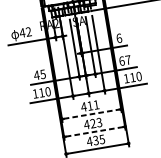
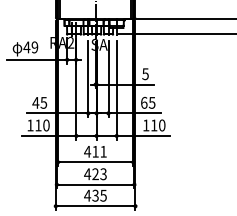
text: (28, 32) -> (34, 47), 42 -> 49
text: (119, 38) -> (145, 74), 6 -> 5
text: (127, 59) -> (151, 102), 67 -> 65
line: (92, 114) -> (96, 162), dashed -> solid
line: (94, 131) -> (95, 184), dashed -> solid

